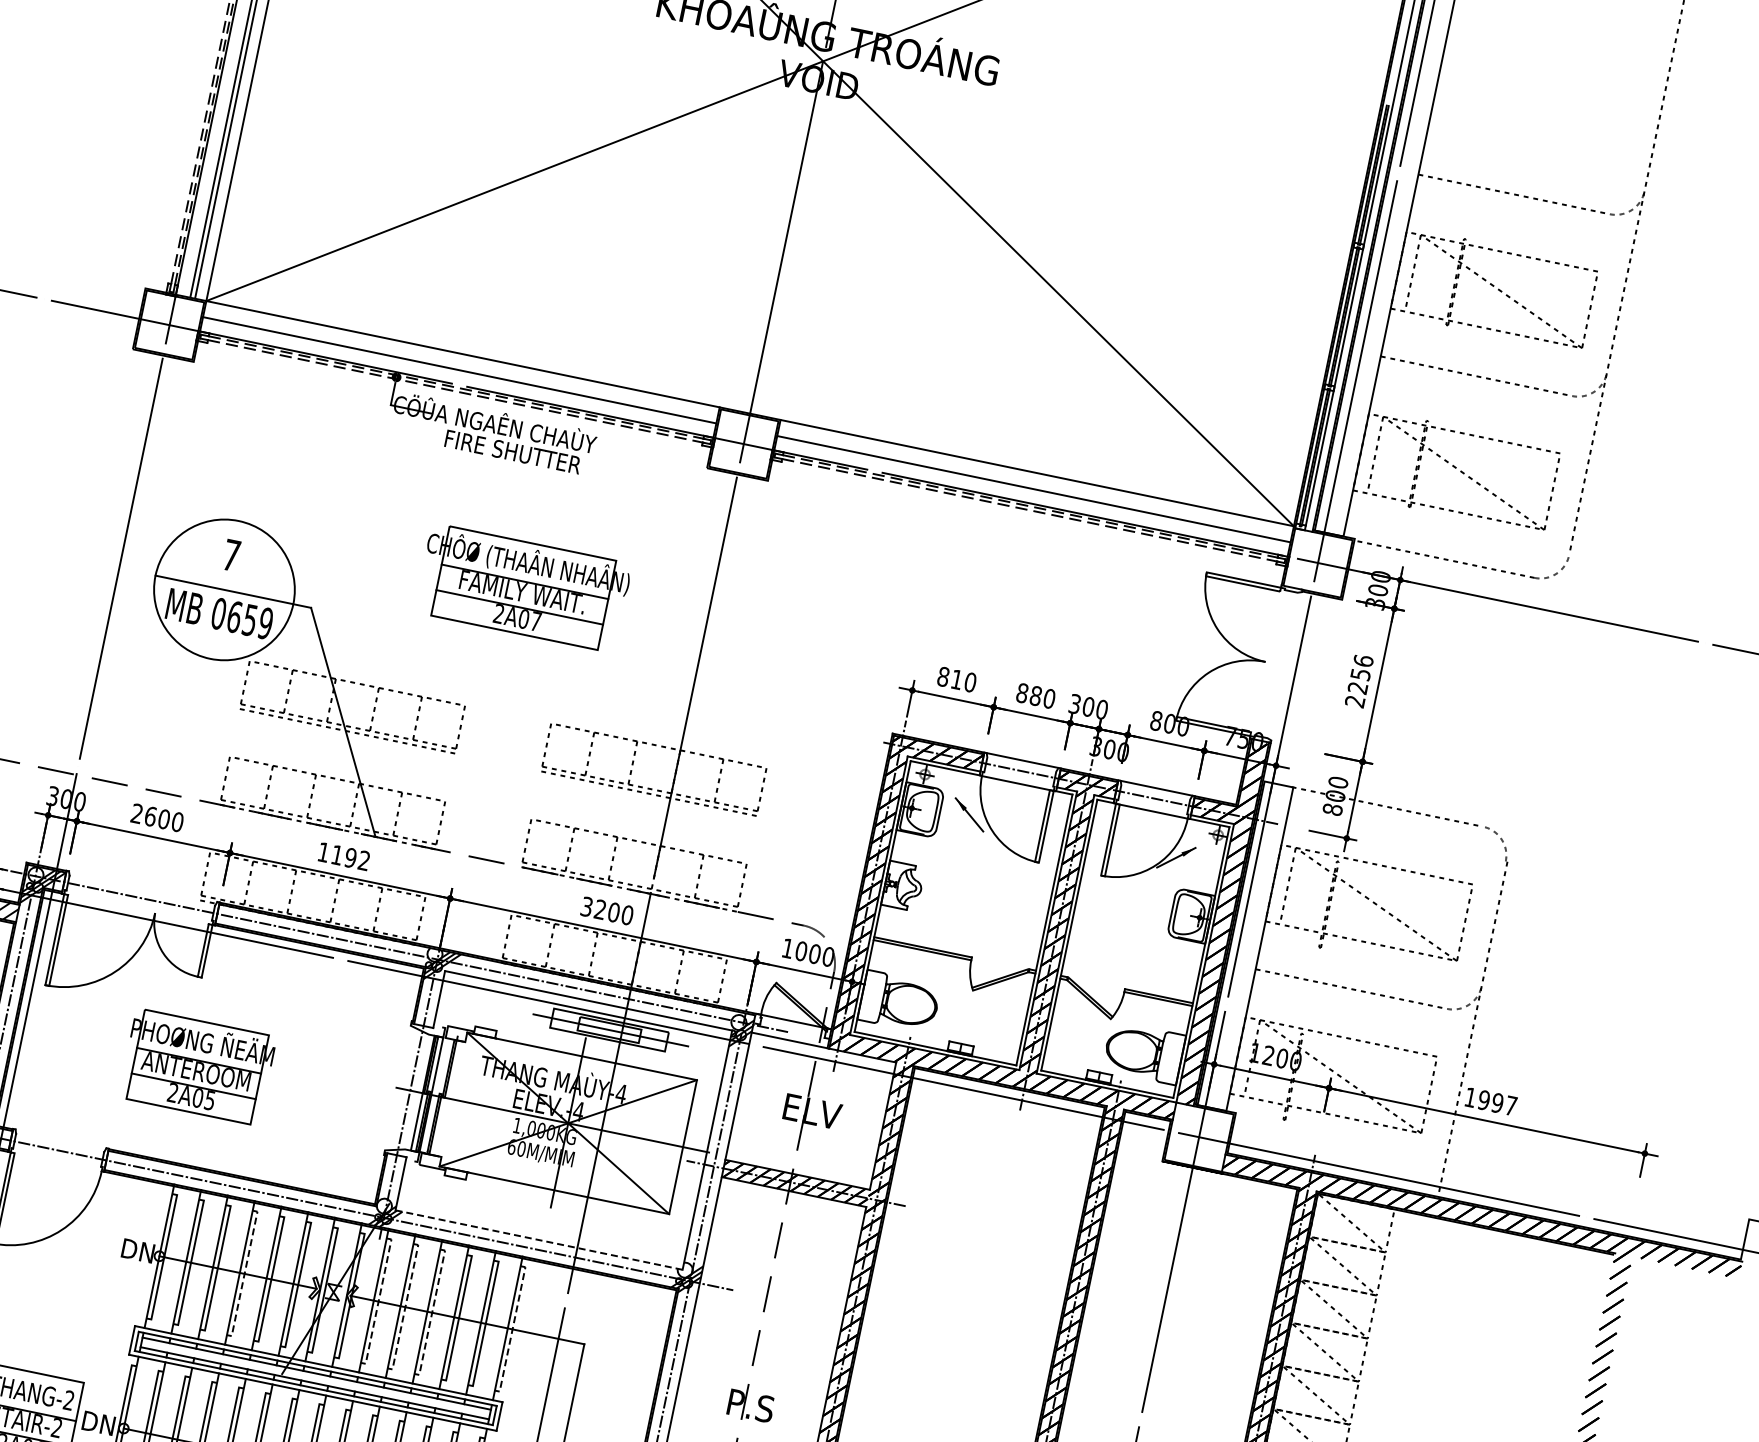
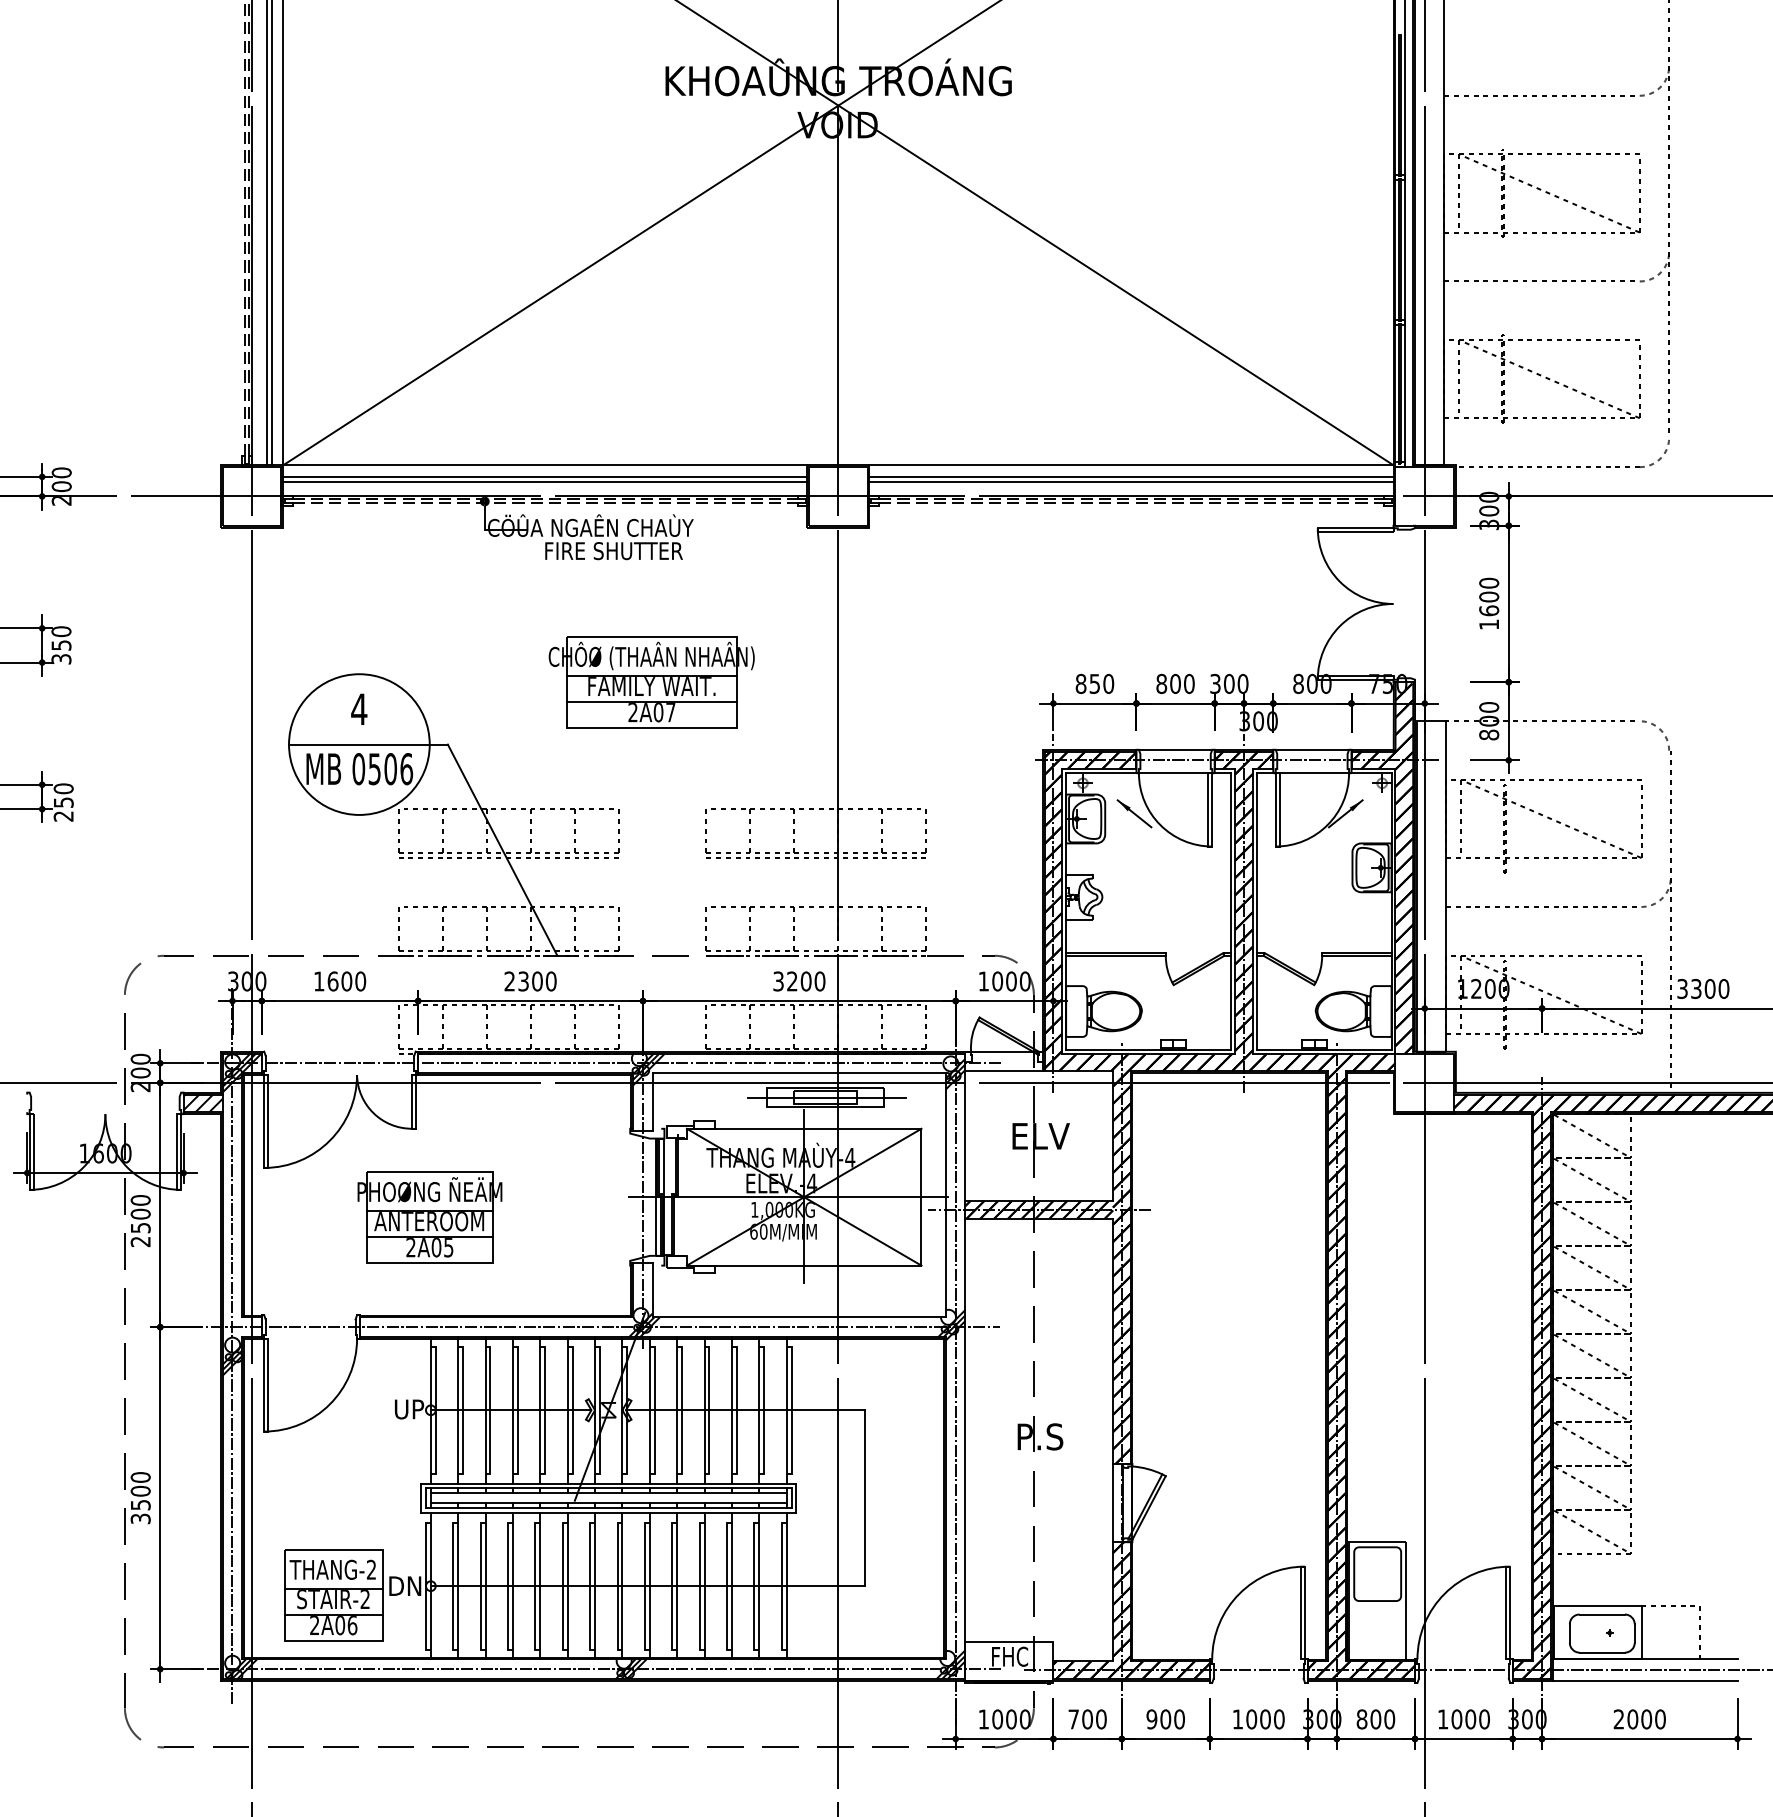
line: (461, 365) -> (545, 476), added
line: (1034, 483) -> (1131, 476), added
text: (231, 554) -> (359, 708), 7 -> 4
text: (249, 620) -> (390, 769), 0659 -> 0506
text: (956, 679) -> (1094, 683), 810 -> 850
text: (1359, 680) -> (1489, 603), 2256 -> 1600
text: (1036, 695) -> (1175, 683), 880 -> 800
text: (137, 813) -> (319, 981), 2600 -> 1600
text: (343, 856) -> (530, 981), 1192 -> 2300
text: (1491, 1101) -> (1703, 988), 1997 -> 3300
line: (539, 1240) -> (799, 1317), dashed -> solid
text: (137, 1250) -> (408, 1409), DN -> UP
line: (244, 1274) -> (517, 1410), dashed -> solid
line: (378, 1301) -> (654, 1410), dashed -> solid
line: (405, 1307) -> (682, 1410), dashed -> solid
line: (432, 1312) -> (709, 1410), dashed -> solid
line: (512, 1329) -> (791, 1410), dashed -> solid

